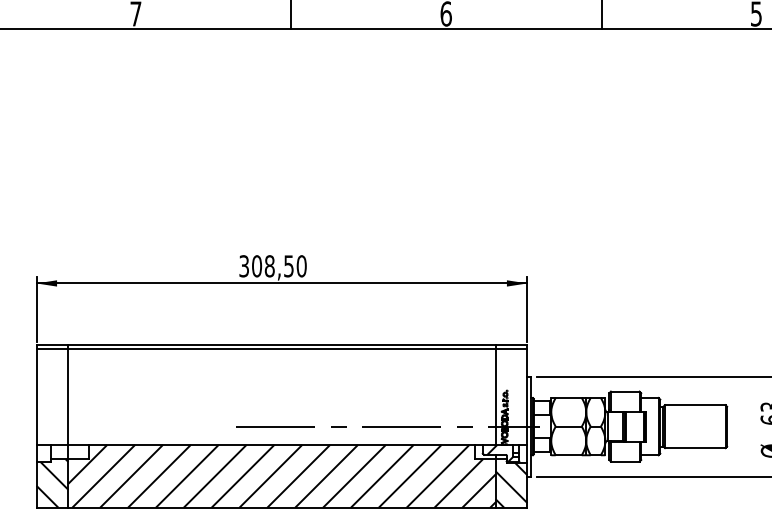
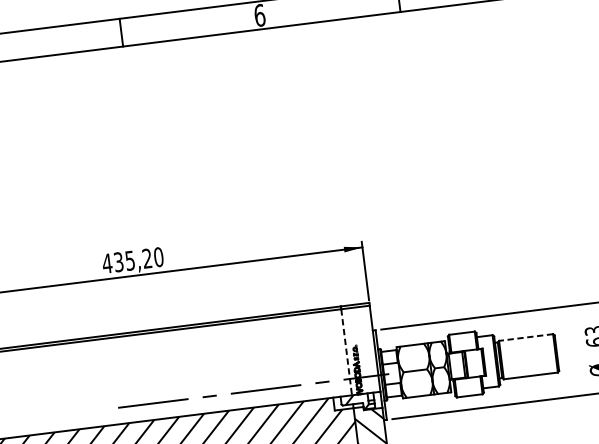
text: (265, 266) -> (126, 261), 308,50 -> 435,20
line: (495, 397) -> (346, 352), solid -> dashed
line: (694, 405) -> (525, 337), solid -> dashed

